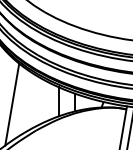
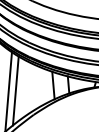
line: (19, 103) -> (15, 90), added

